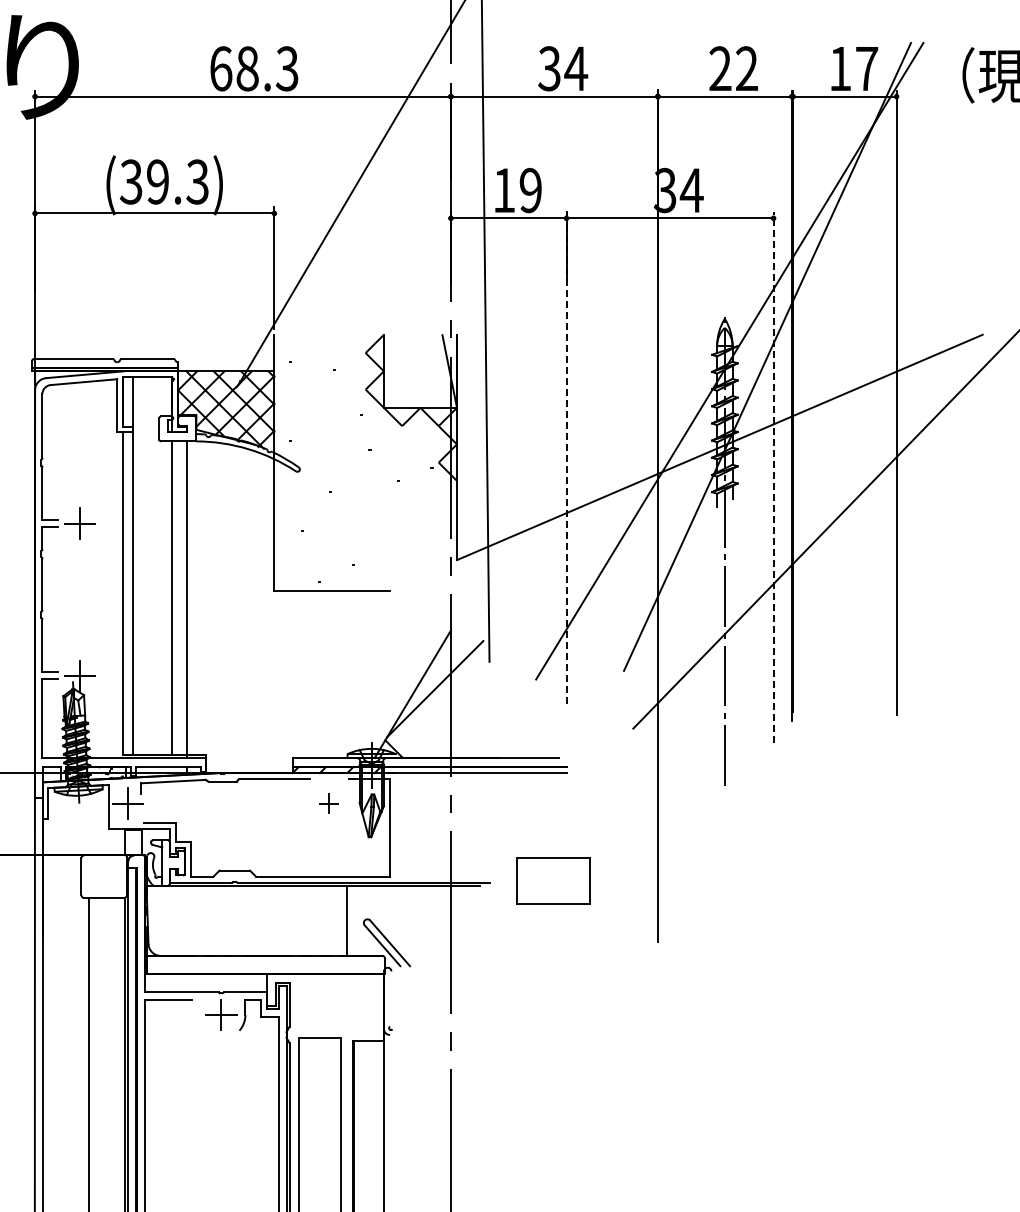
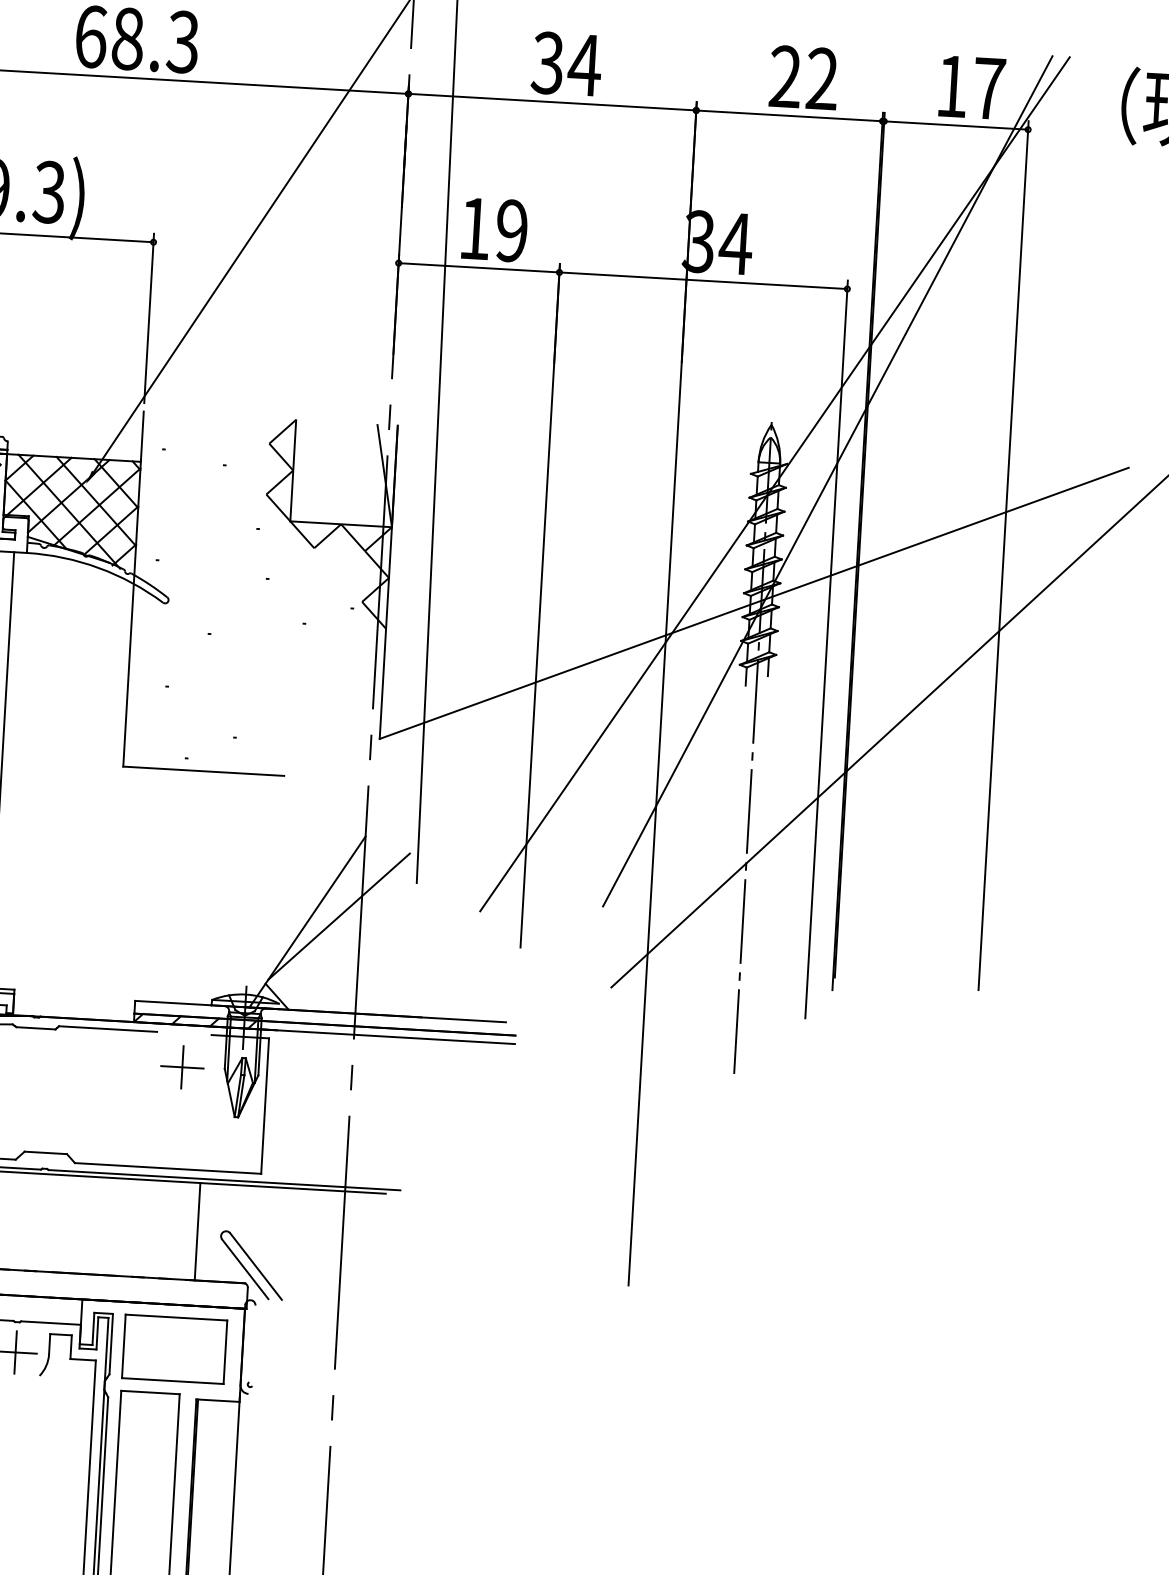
line: (566, 458) -> (540, 606), dashed -> solid
line: (773, 477) -> (826, 649), dashed -> solid
part: (328, 803) -> (181, 1067), size x1.67
part: (553, 880) -> (175, 1348), moved

